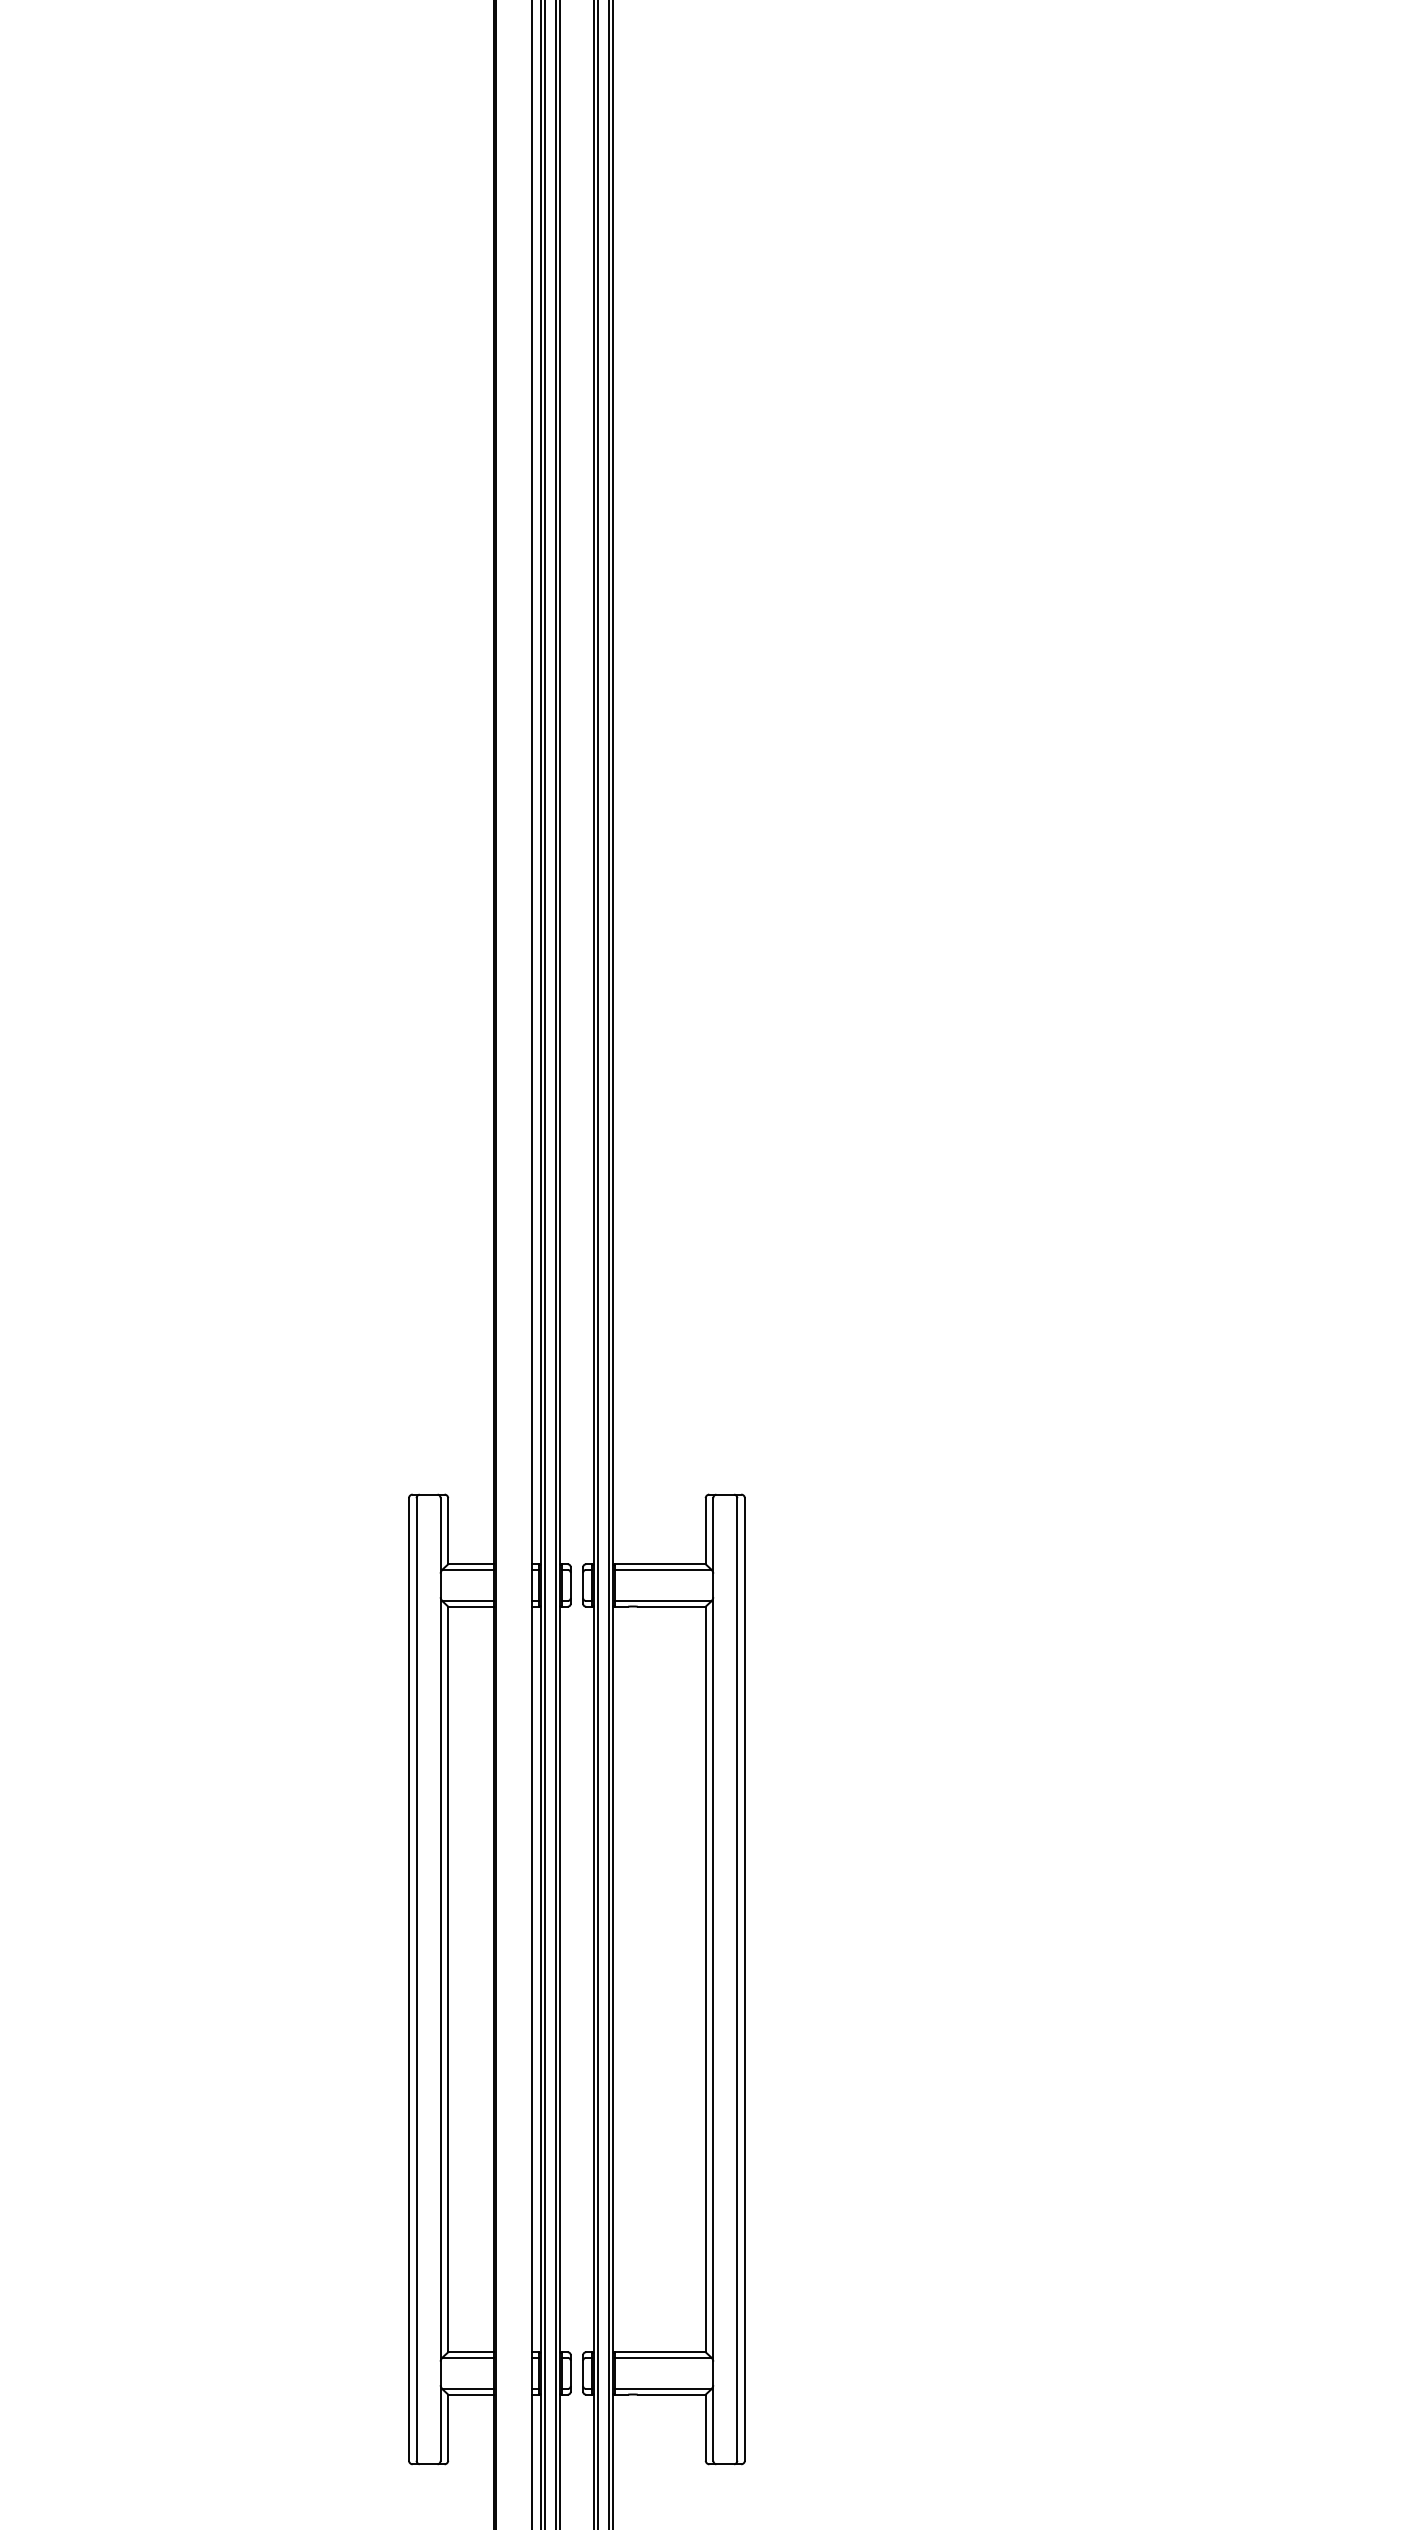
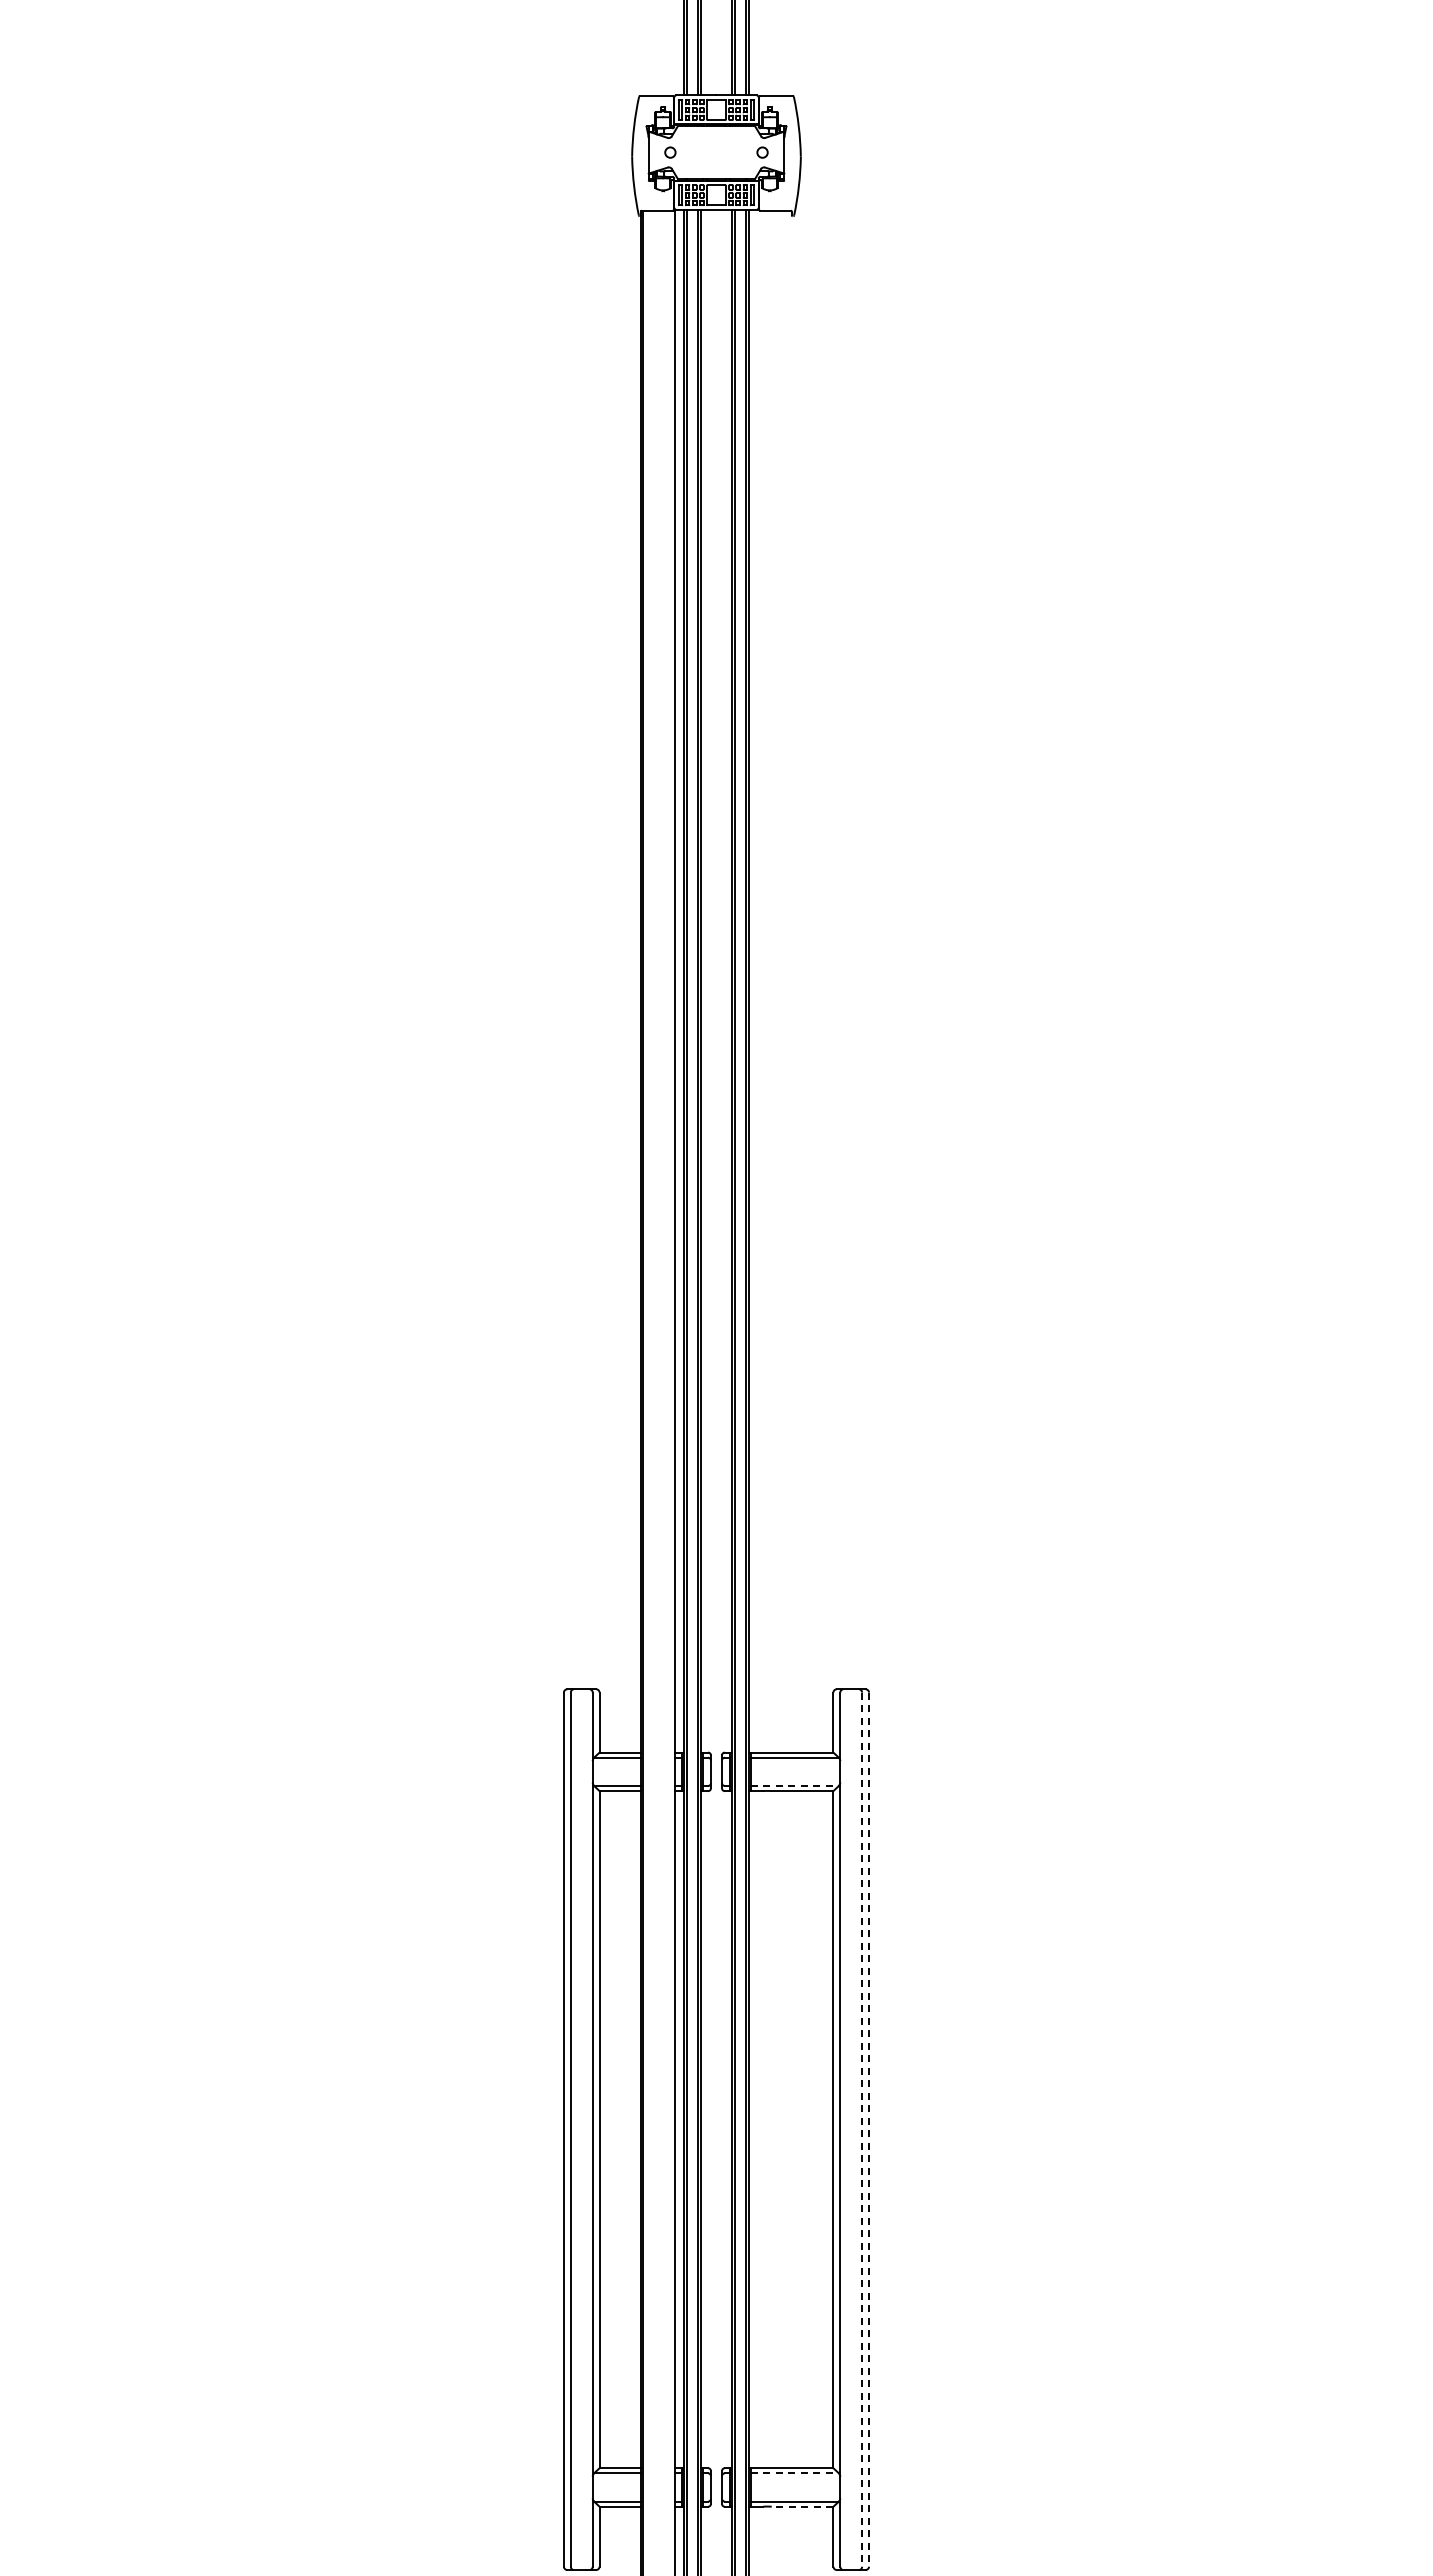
line: (663, 1600) -> (795, 1785), solid -> dashed
line: (737, 1980) -> (862, 2130), solid -> dashed
line: (745, 1980) -> (869, 2130), solid -> dashed
line: (663, 2358) -> (795, 2473), solid -> dashed
line: (671, 2394) -> (802, 2506), solid -> dashed

